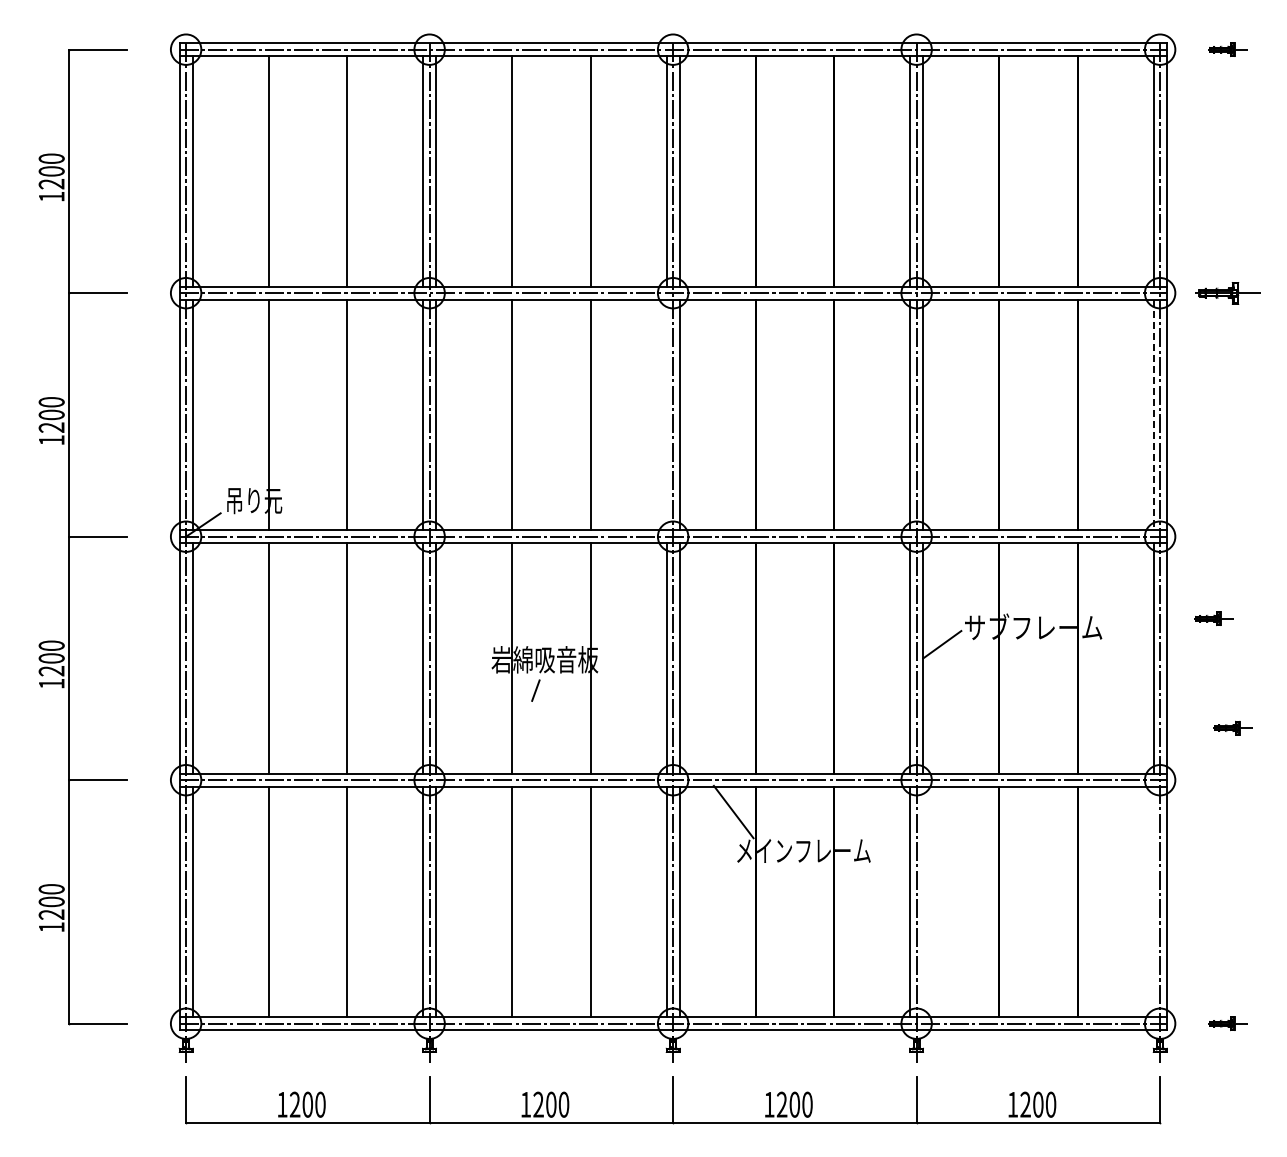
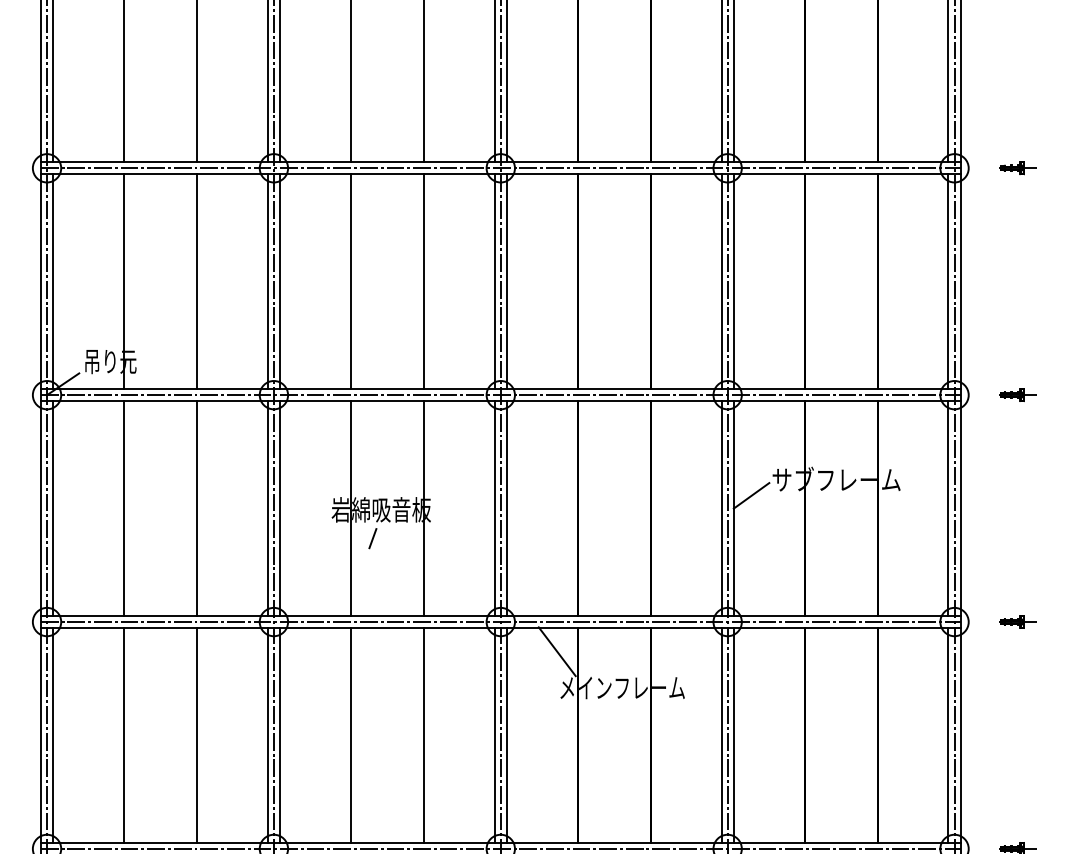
part: (1227, 292) -> (1017, 167), size x0.62
line: (666, 414) -> (494, 281), added
line: (1153, 415) -> (948, 282), dashed -> solid
part: (1213, 618) -> (1017, 394), moved
part: (1232, 727) -> (1017, 621), moved
line: (923, 901) -> (734, 735), added
line: (1153, 901) -> (948, 735), added

